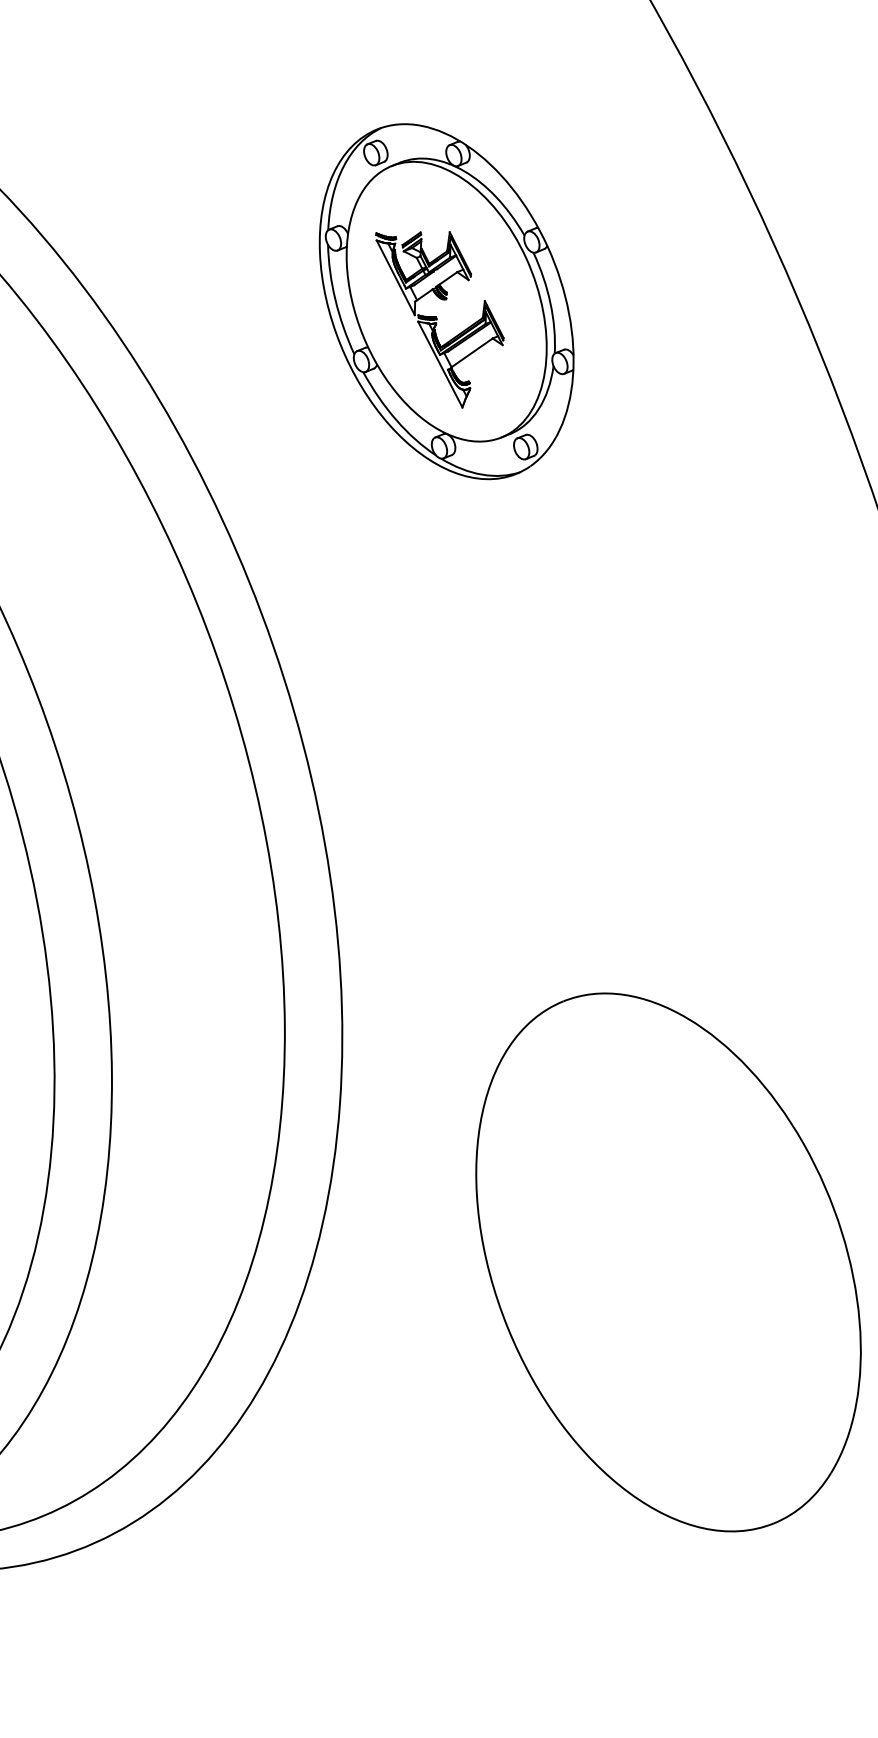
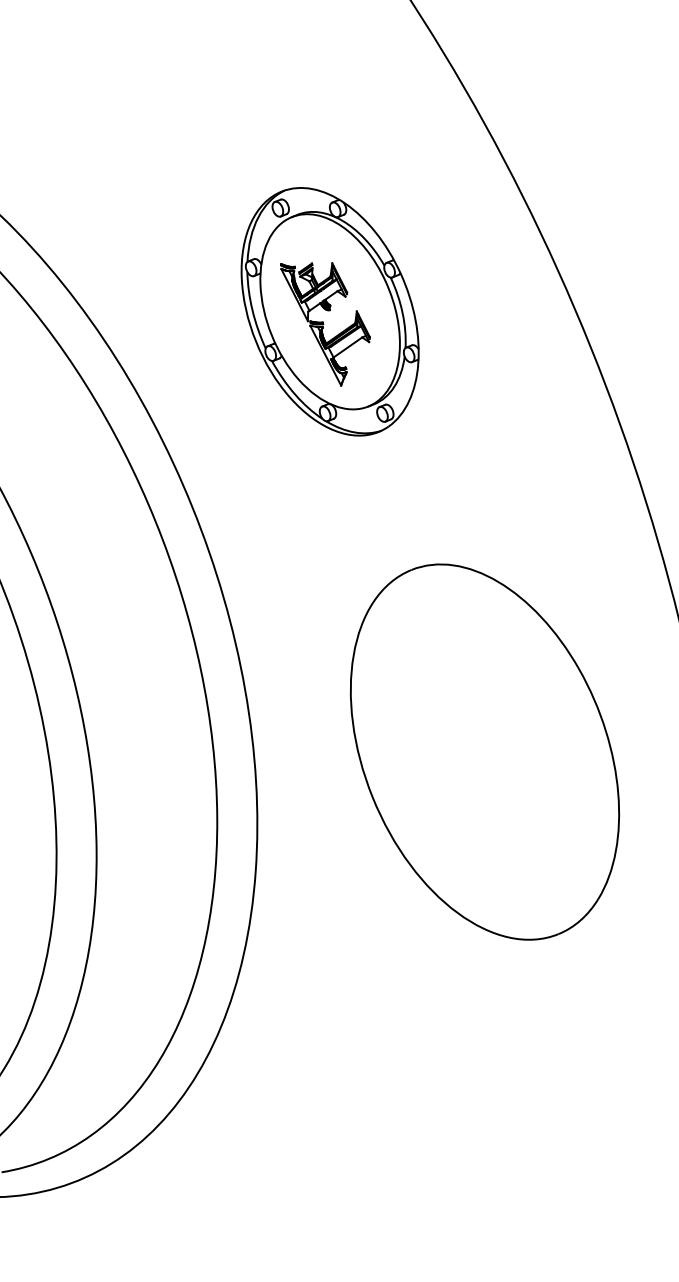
part: (667, 1261) -> (484, 751), moved

